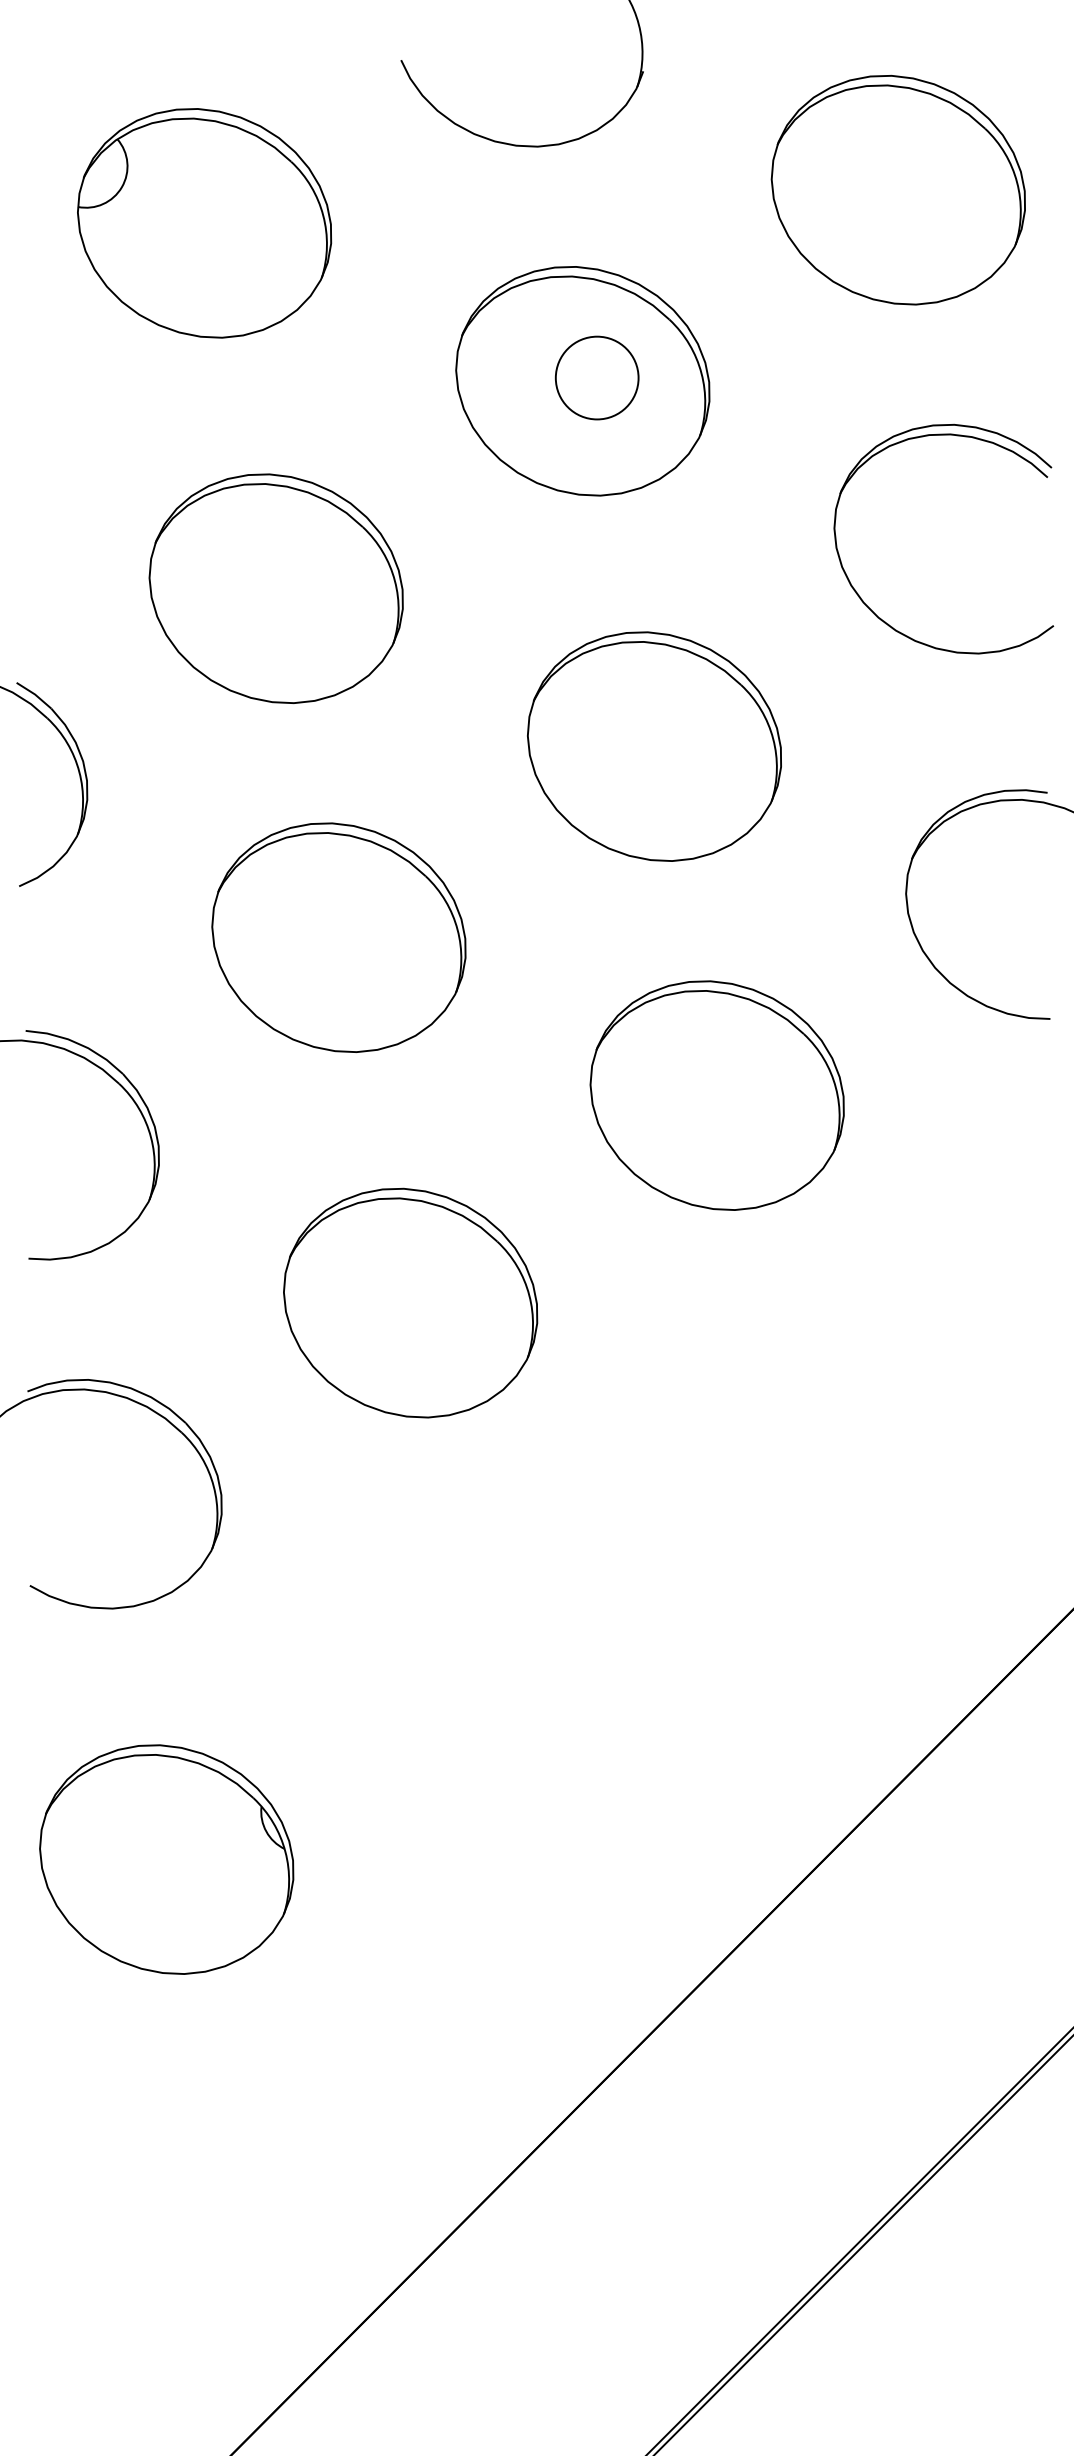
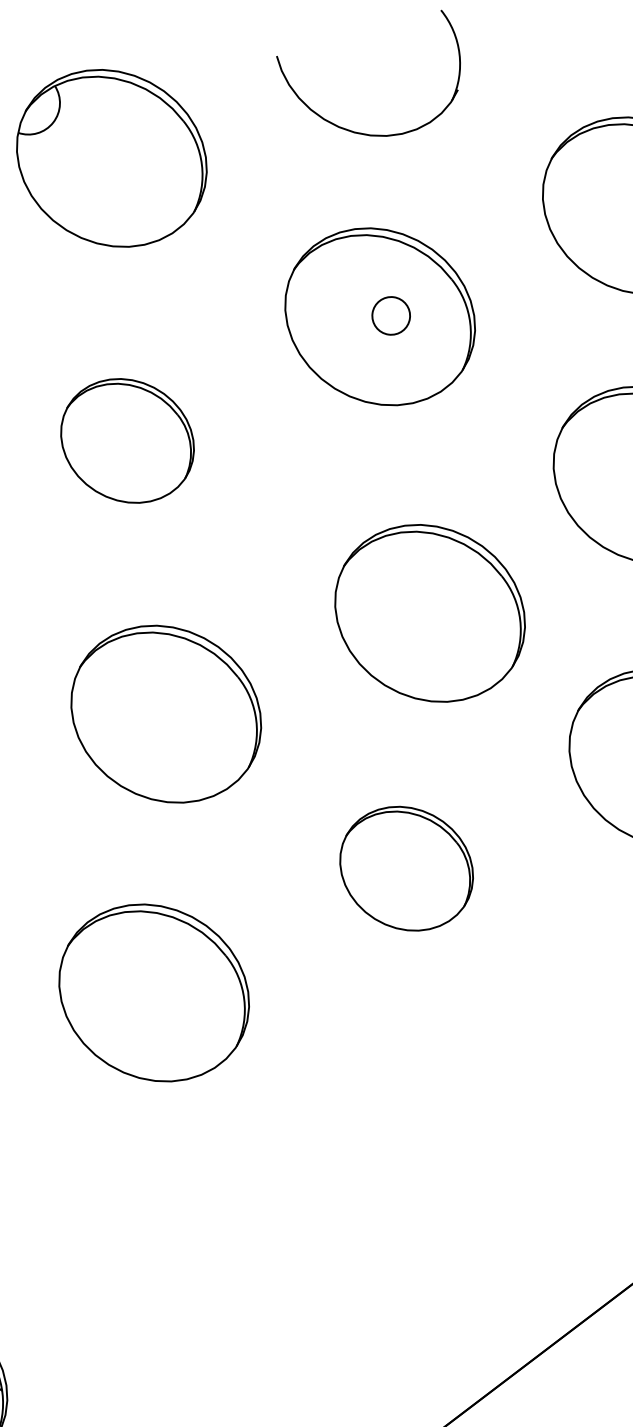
circle: (596, 377) -> (390, 315), size x0.6
part: (275, 588) -> (127, 440), size x0.7
part: (654, 746) -> (430, 613), moved
part: (338, 937) -> (165, 714), moved
part: (716, 1095) -> (406, 868), size x0.7

